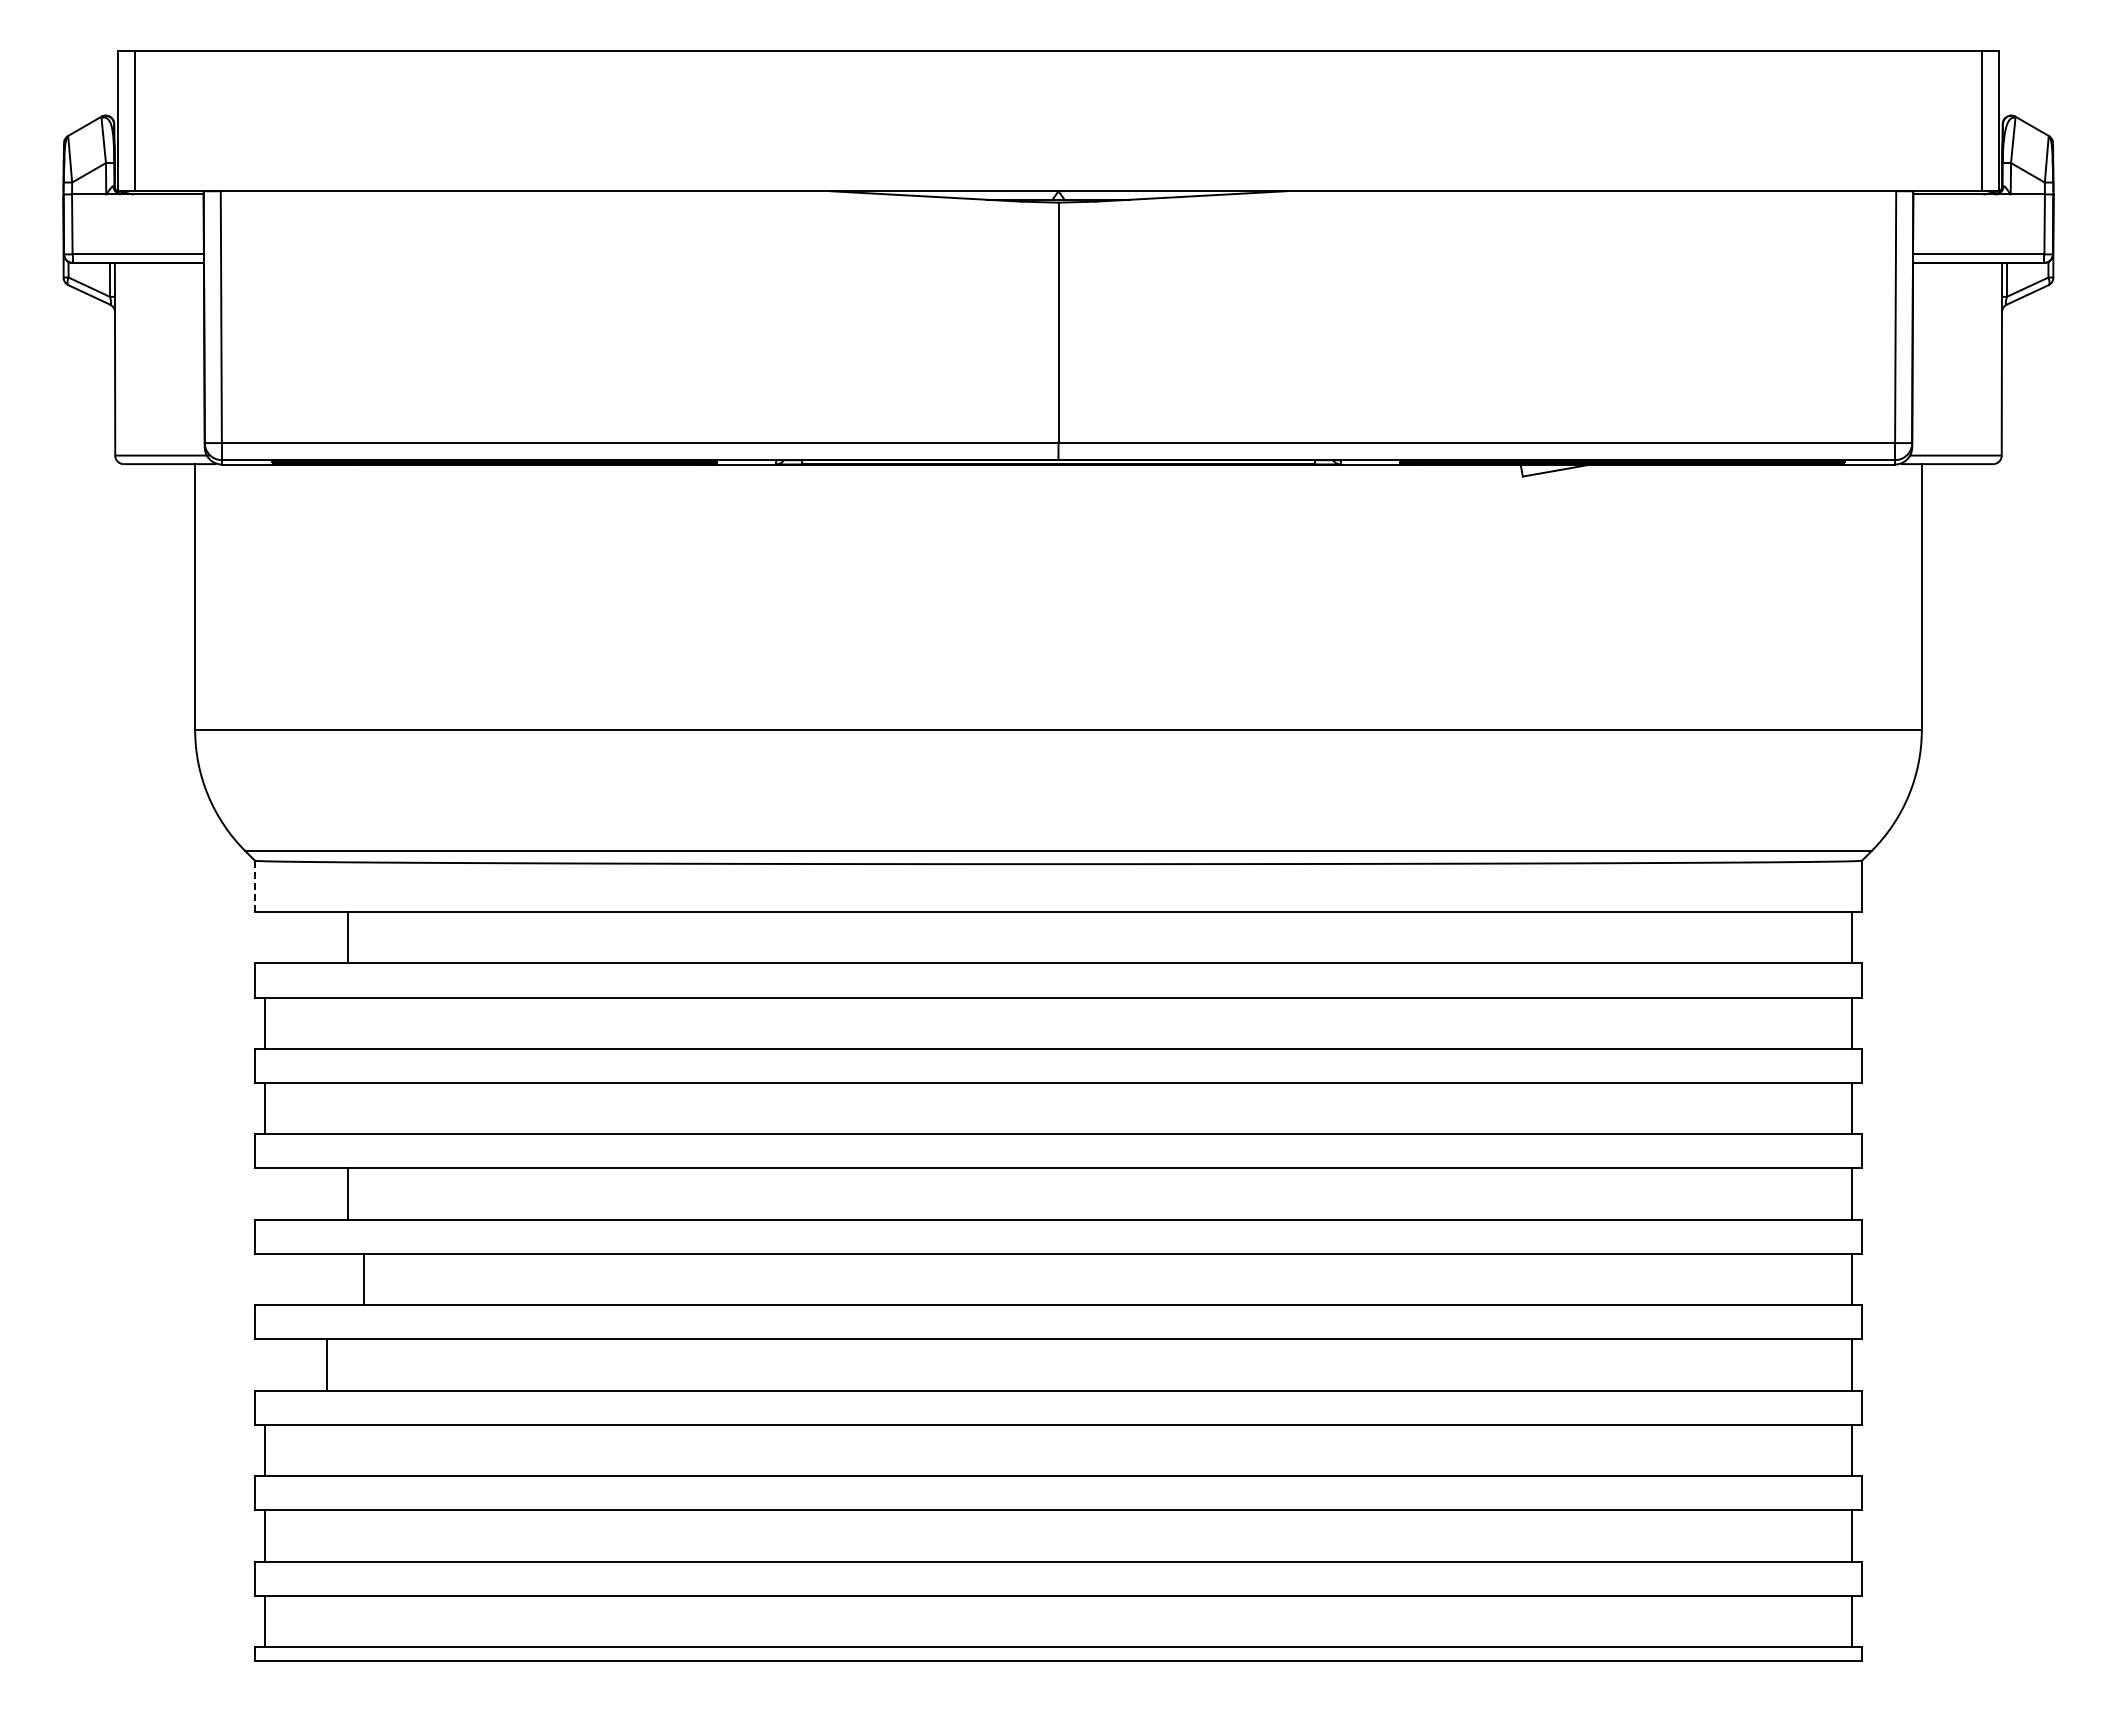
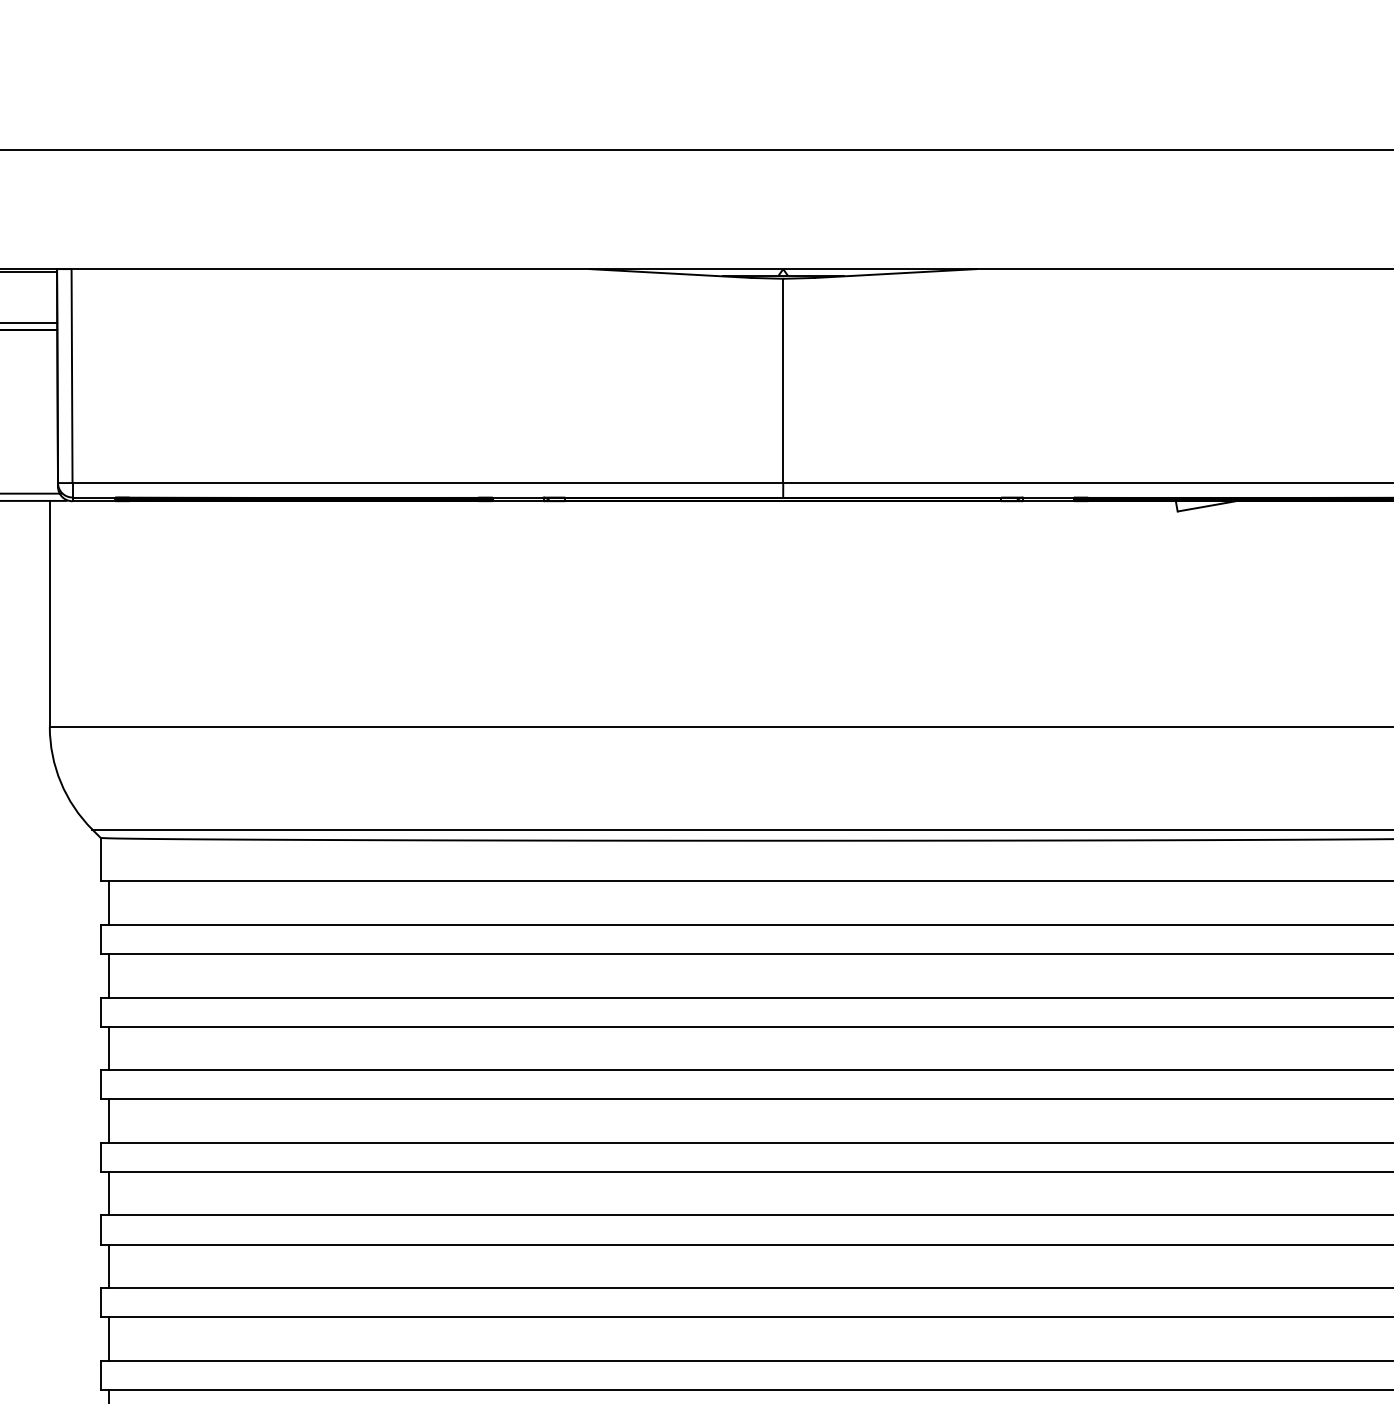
line: (254, 886) -> (100, 859), dashed -> solid
line: (348, 937) -> (109, 903), moved
line: (348, 1193) -> (109, 1120), moved
line: (364, 1279) -> (109, 1193), moved
line: (327, 1364) -> (109, 1265), moved

